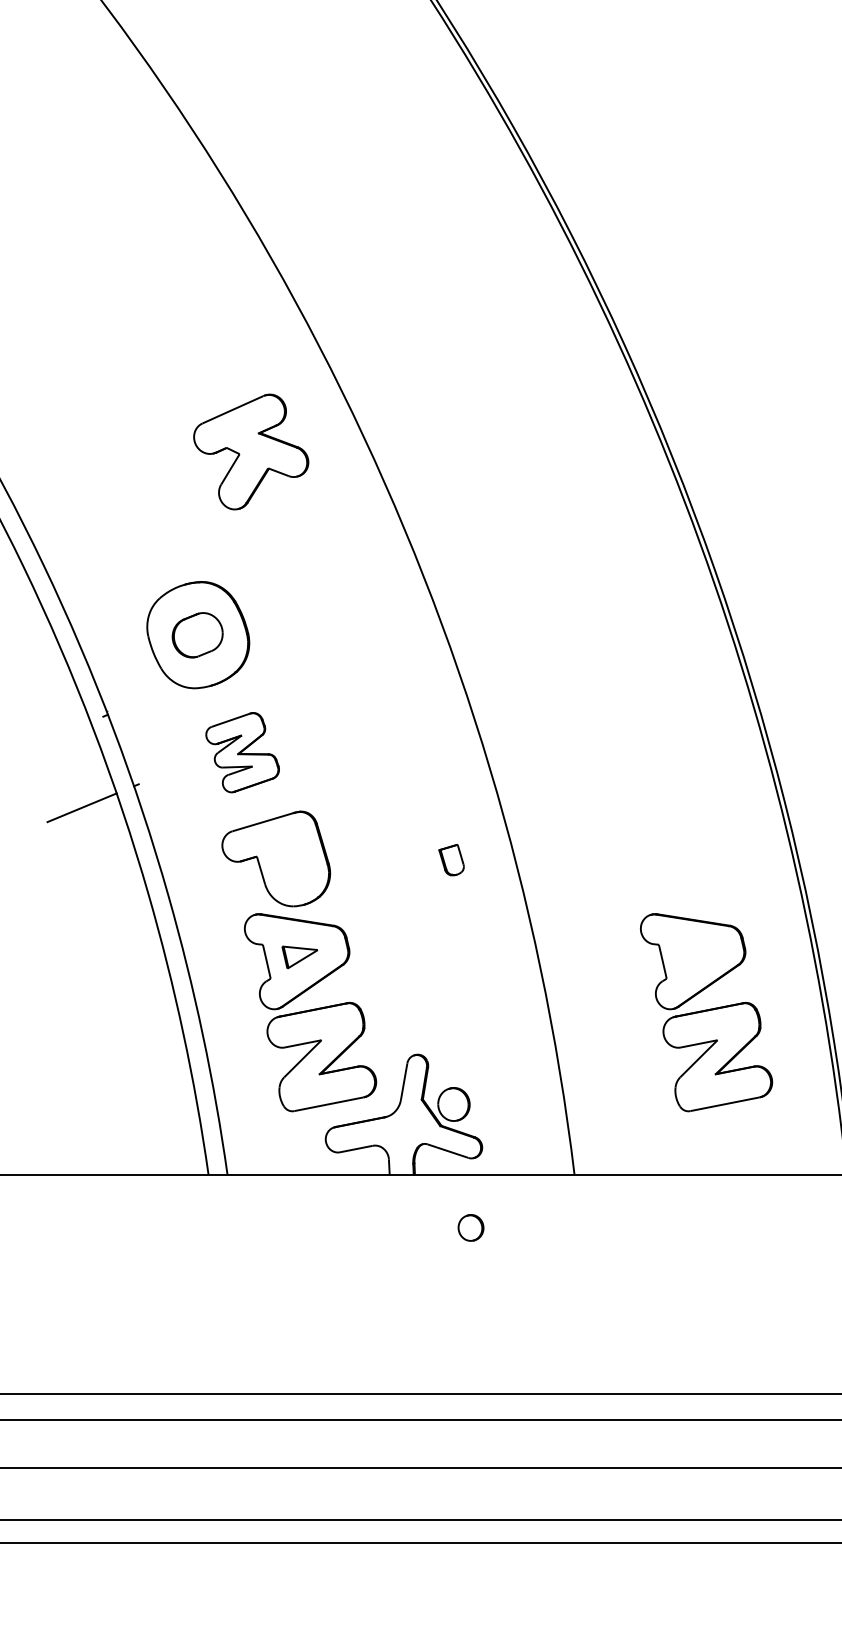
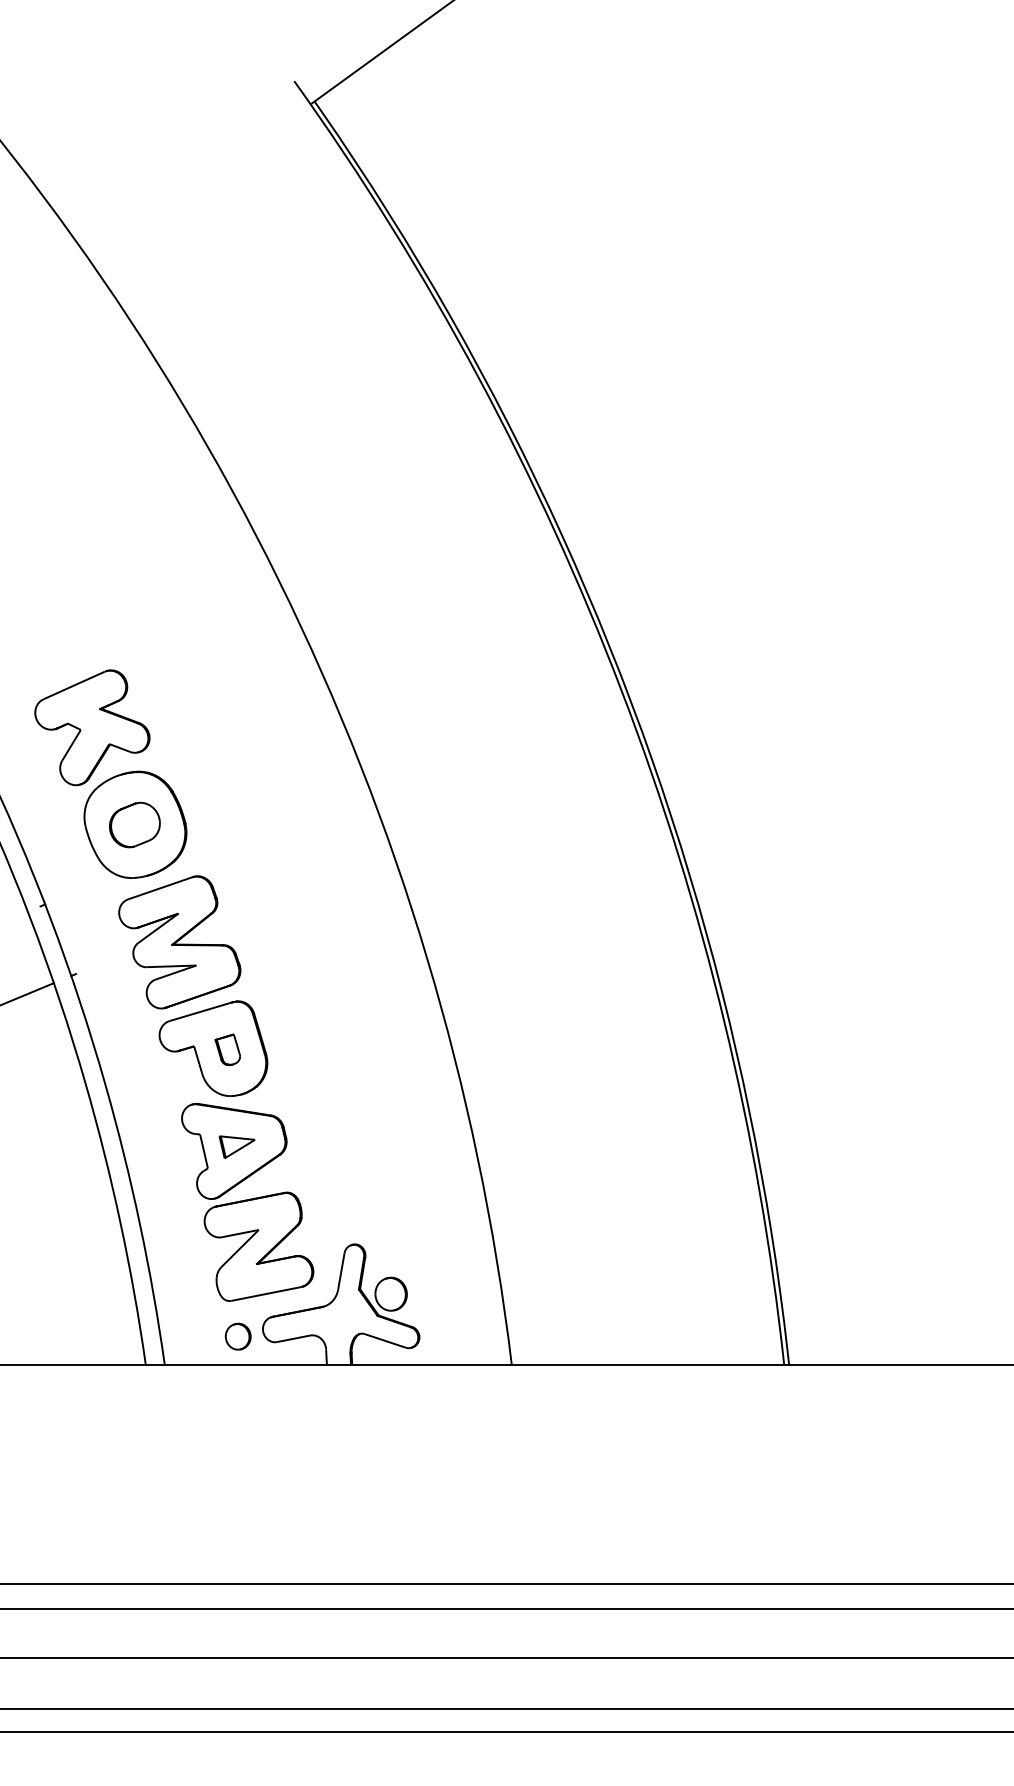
part: (251, 451) -> (92, 727), moved
part: (242, 752) -> (179, 942), size x1.67
part: (451, 859) -> (227, 1049), moved
part: (706, 1012) -> (643, 1202), removed
part: (470, 1227) -> (237, 1336), moved

